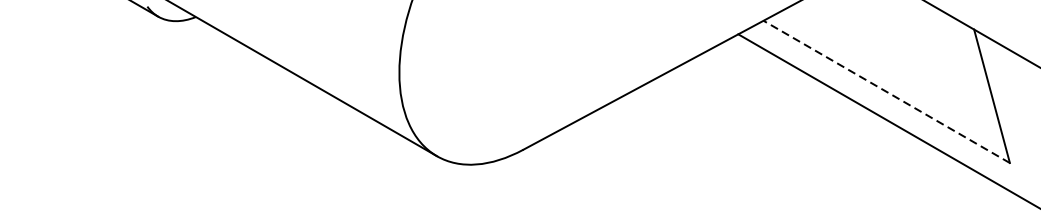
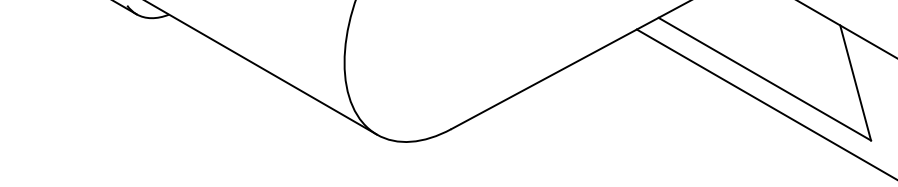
line: (886, 92) -> (764, 79), dashed -> solid

